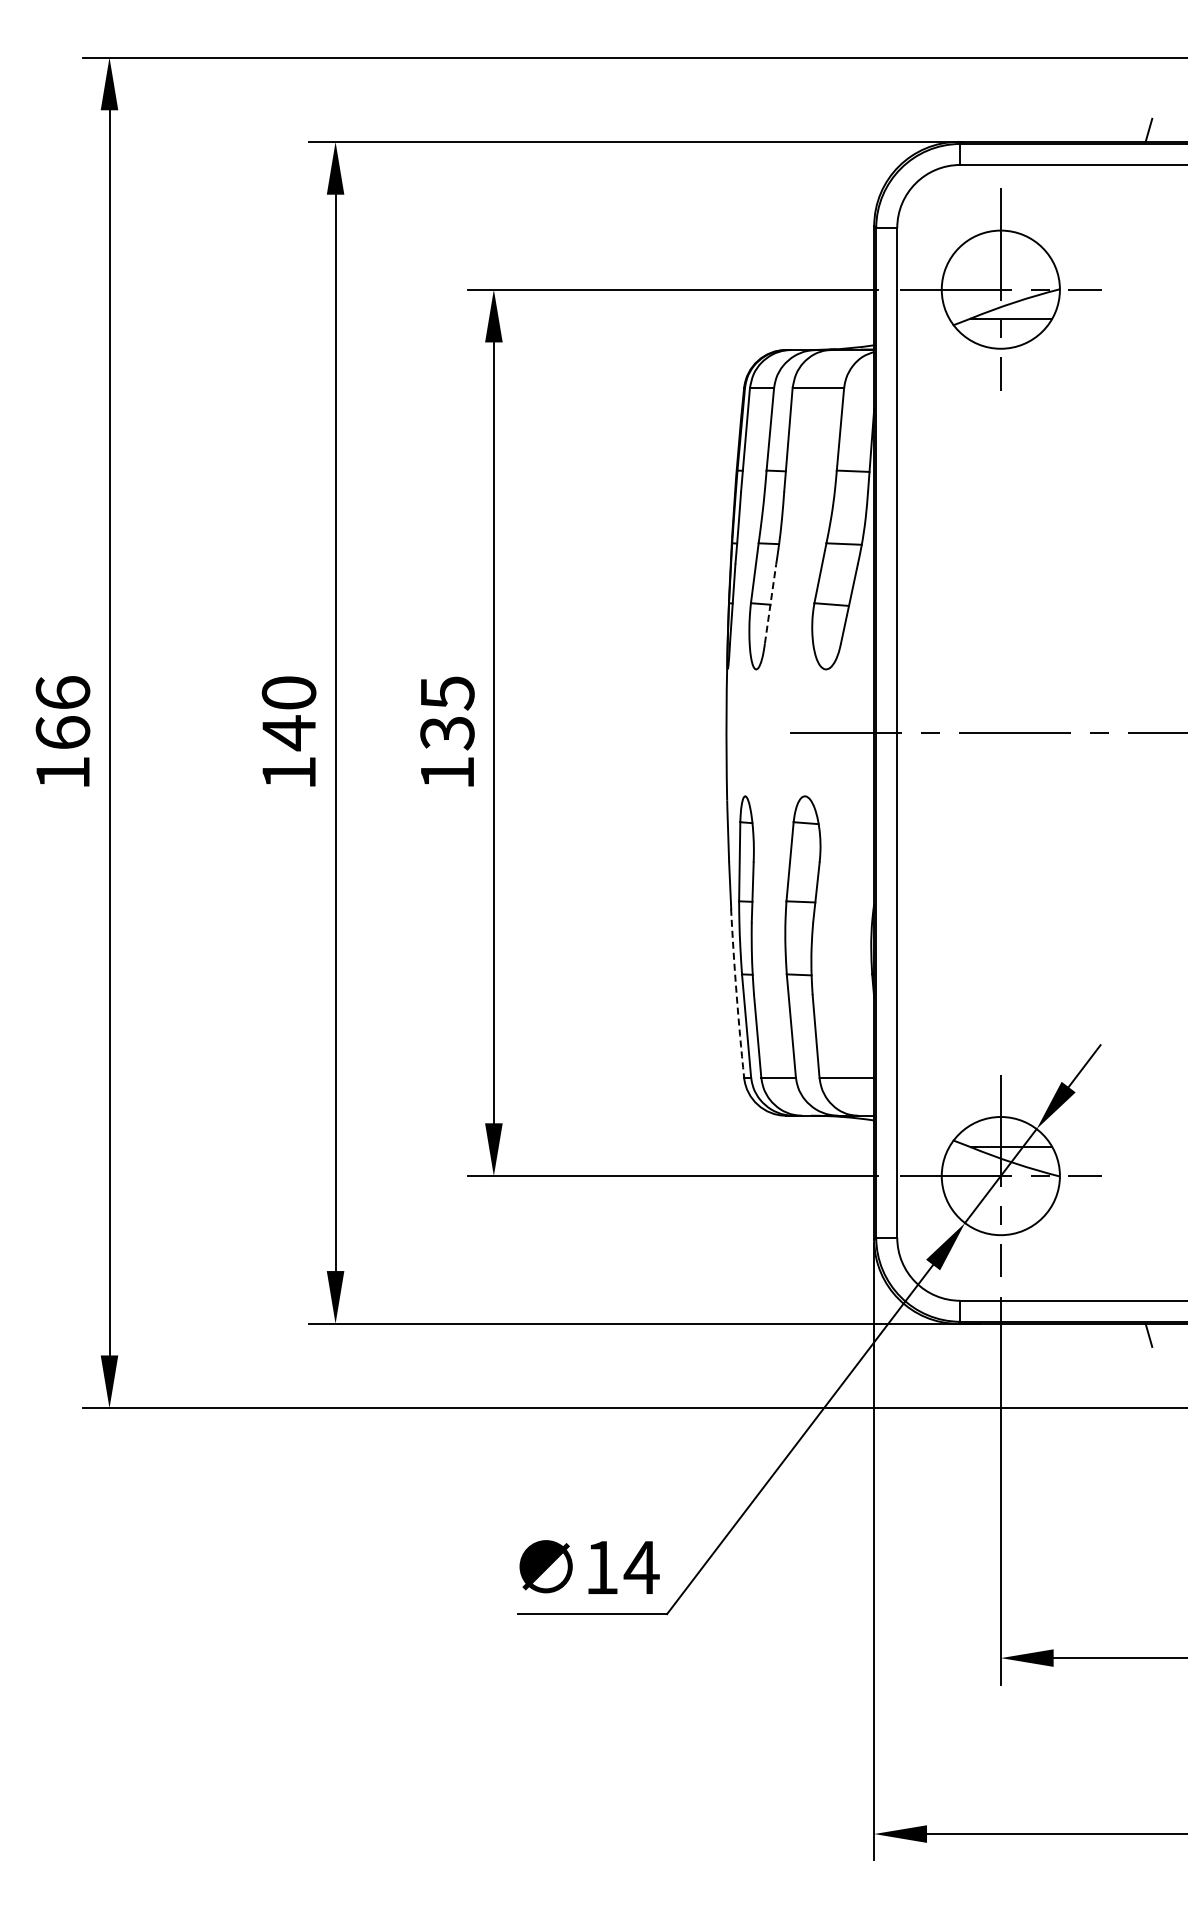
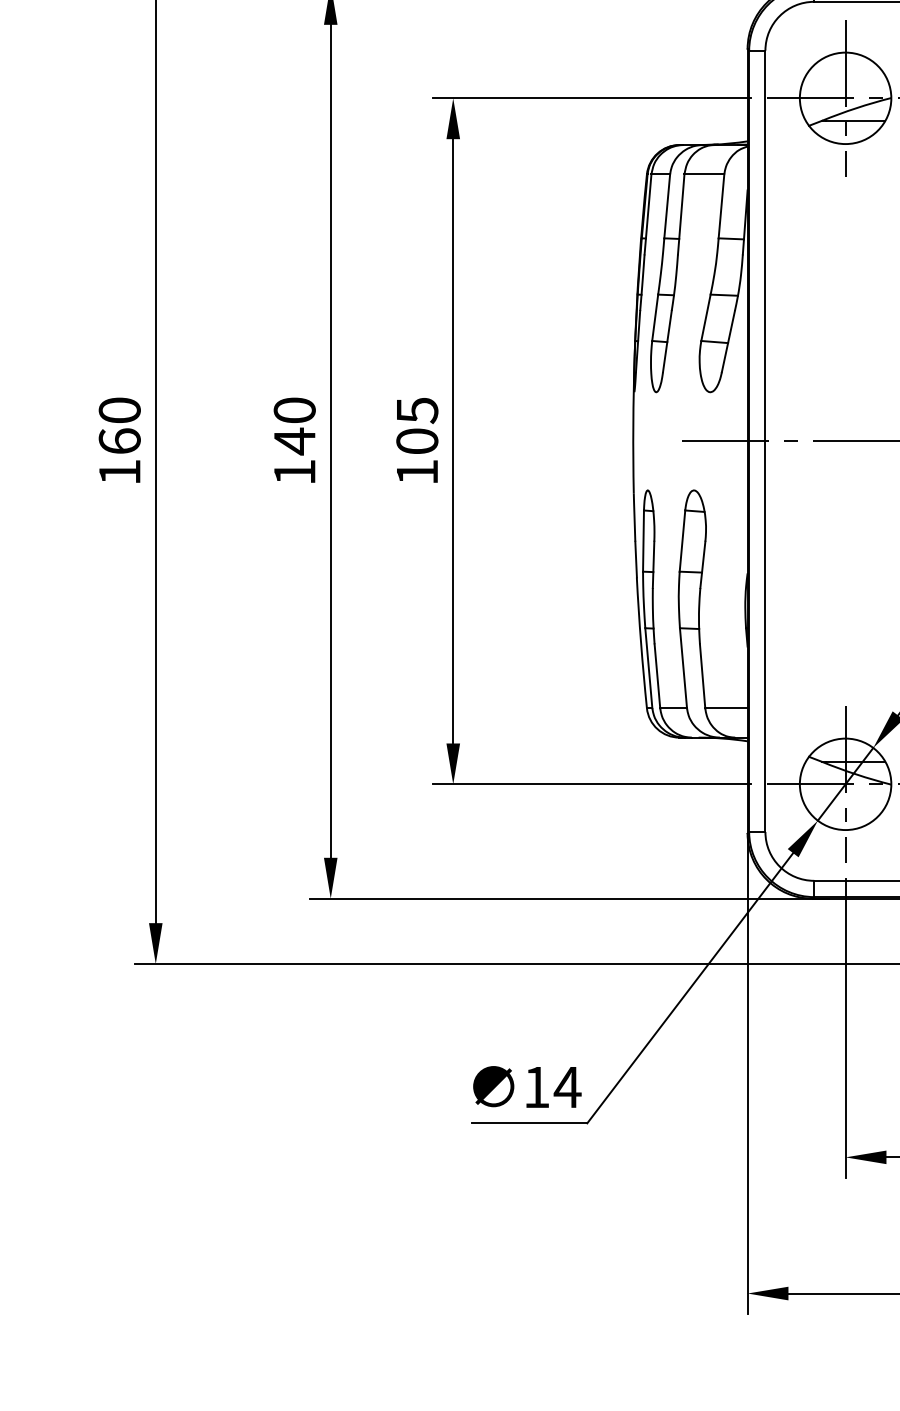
line: (770, 603) -> (667, 341), dashed -> solid
text: (62, 692) -> (119, 410), 166 -> 160
text: (447, 733) -> (417, 441), 135 -> 105
arc: (736, 993) -> (641, 643), dashed -> solid

